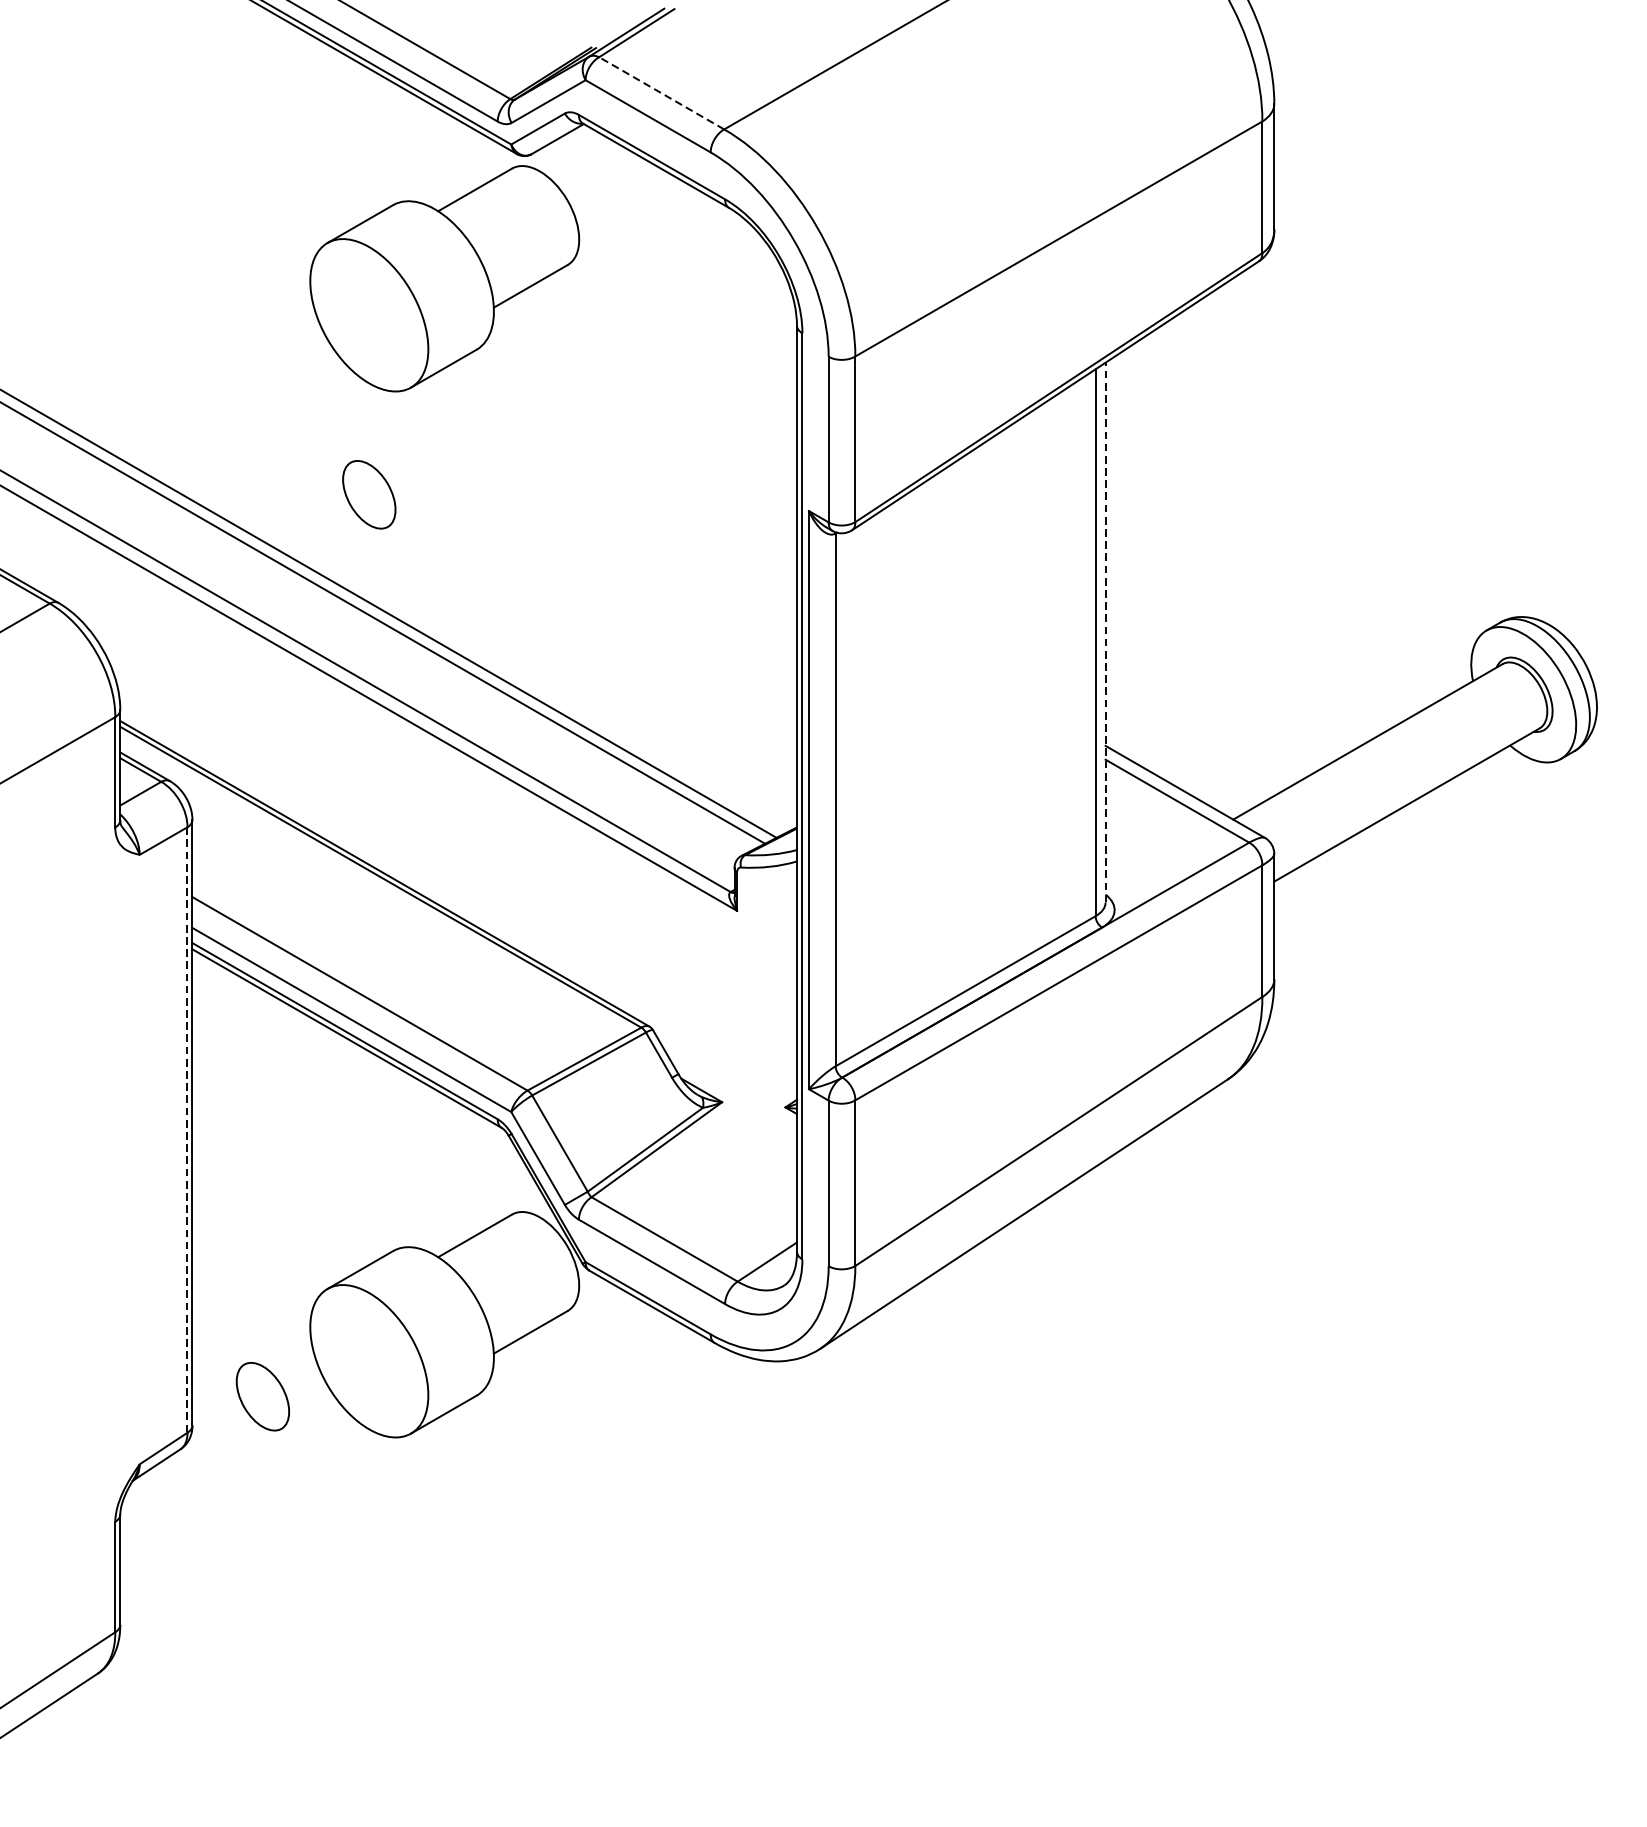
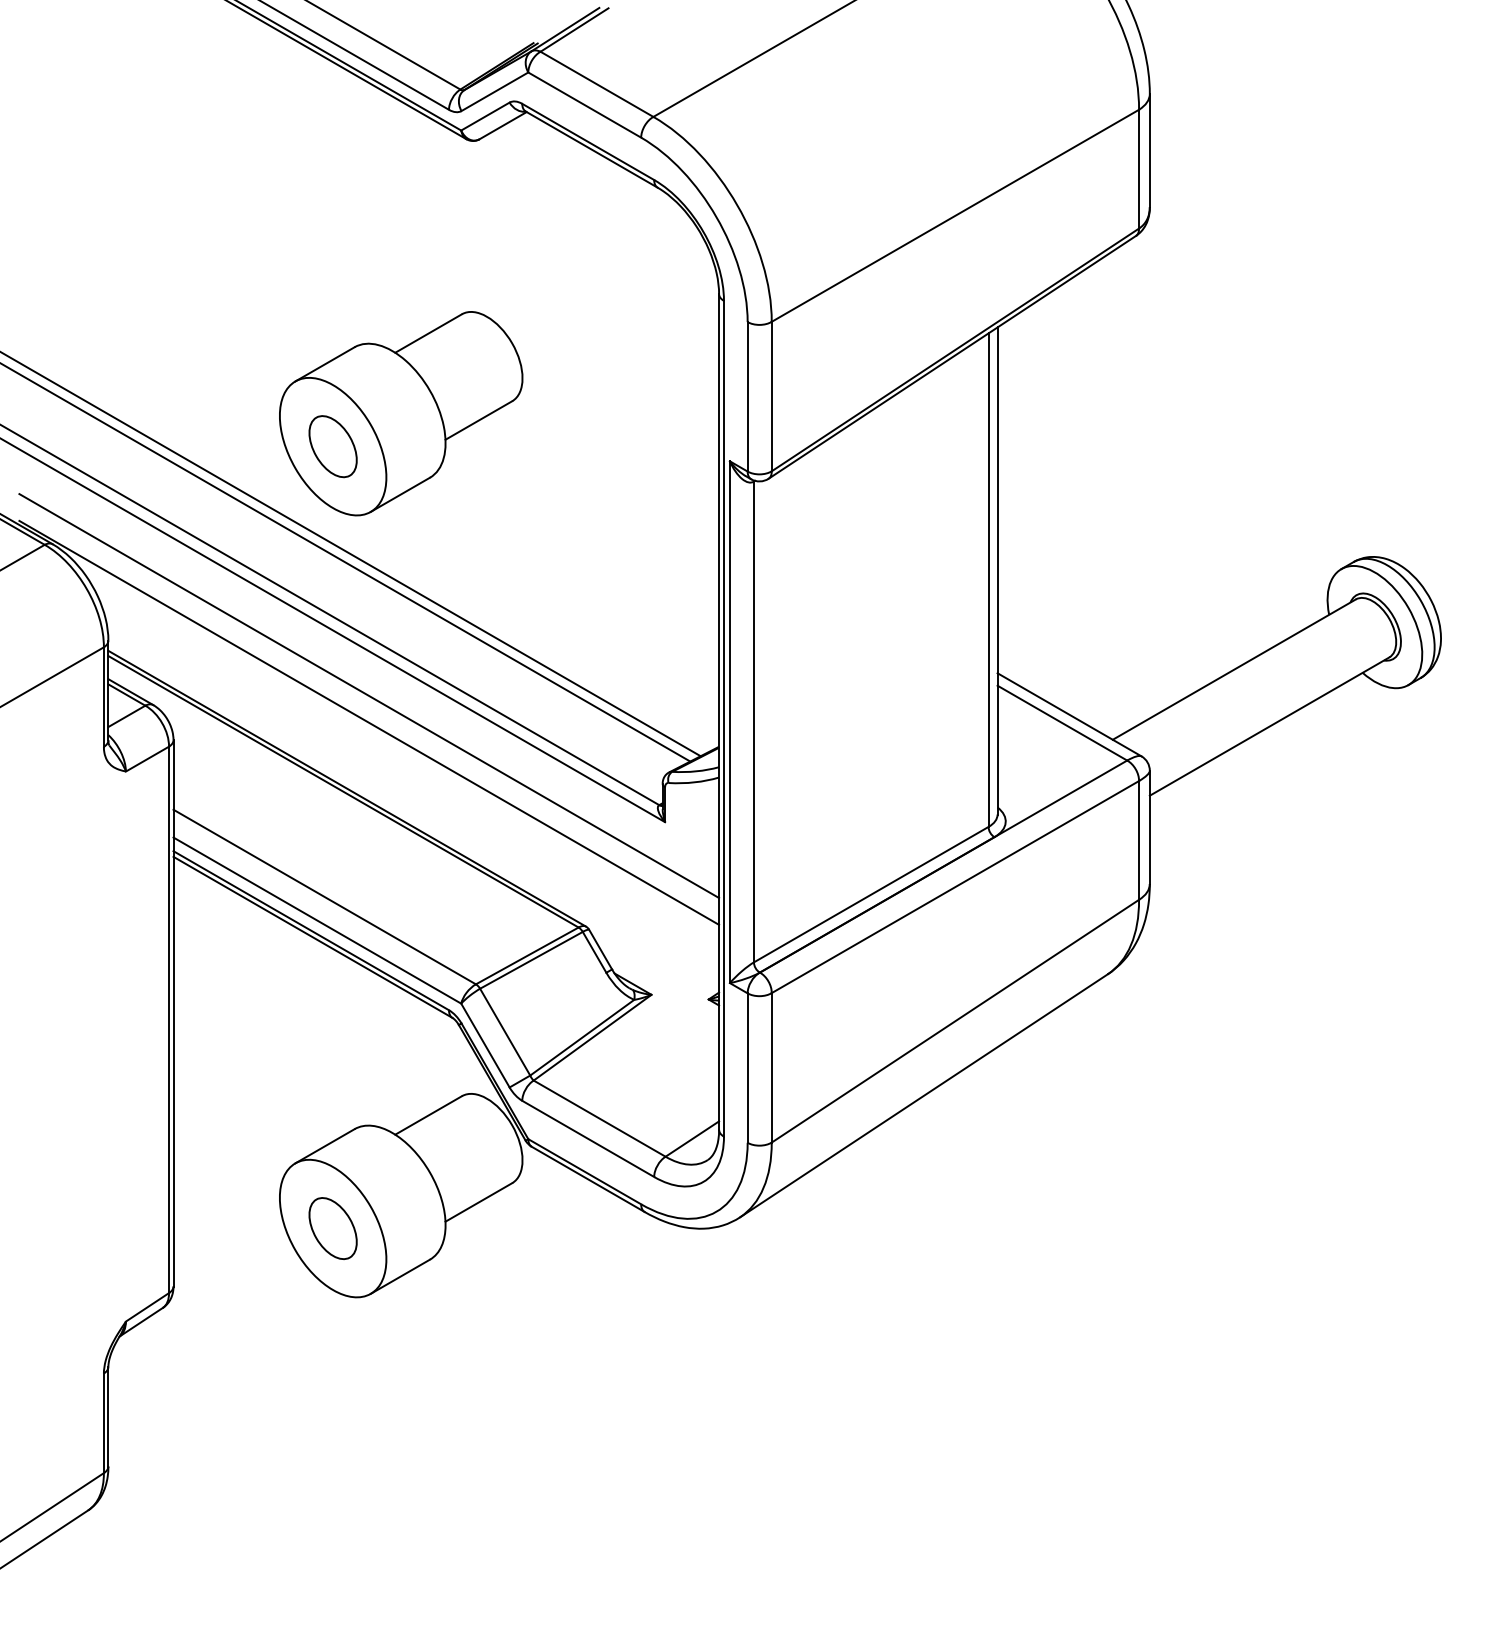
line: (661, 93) -> (596, 84), dashed -> solid
part: (445, 278) -> (401, 413), moved
line: (1105, 632) -> (997, 570), dashed -> solid
line: (409, 771) -> (369, 696), added
line: (409, 800) -> (369, 722), added
line: (188, 1130) -> (169, 1020), dashed -> solid
part: (262, 1396) -> (332, 1228), moved

